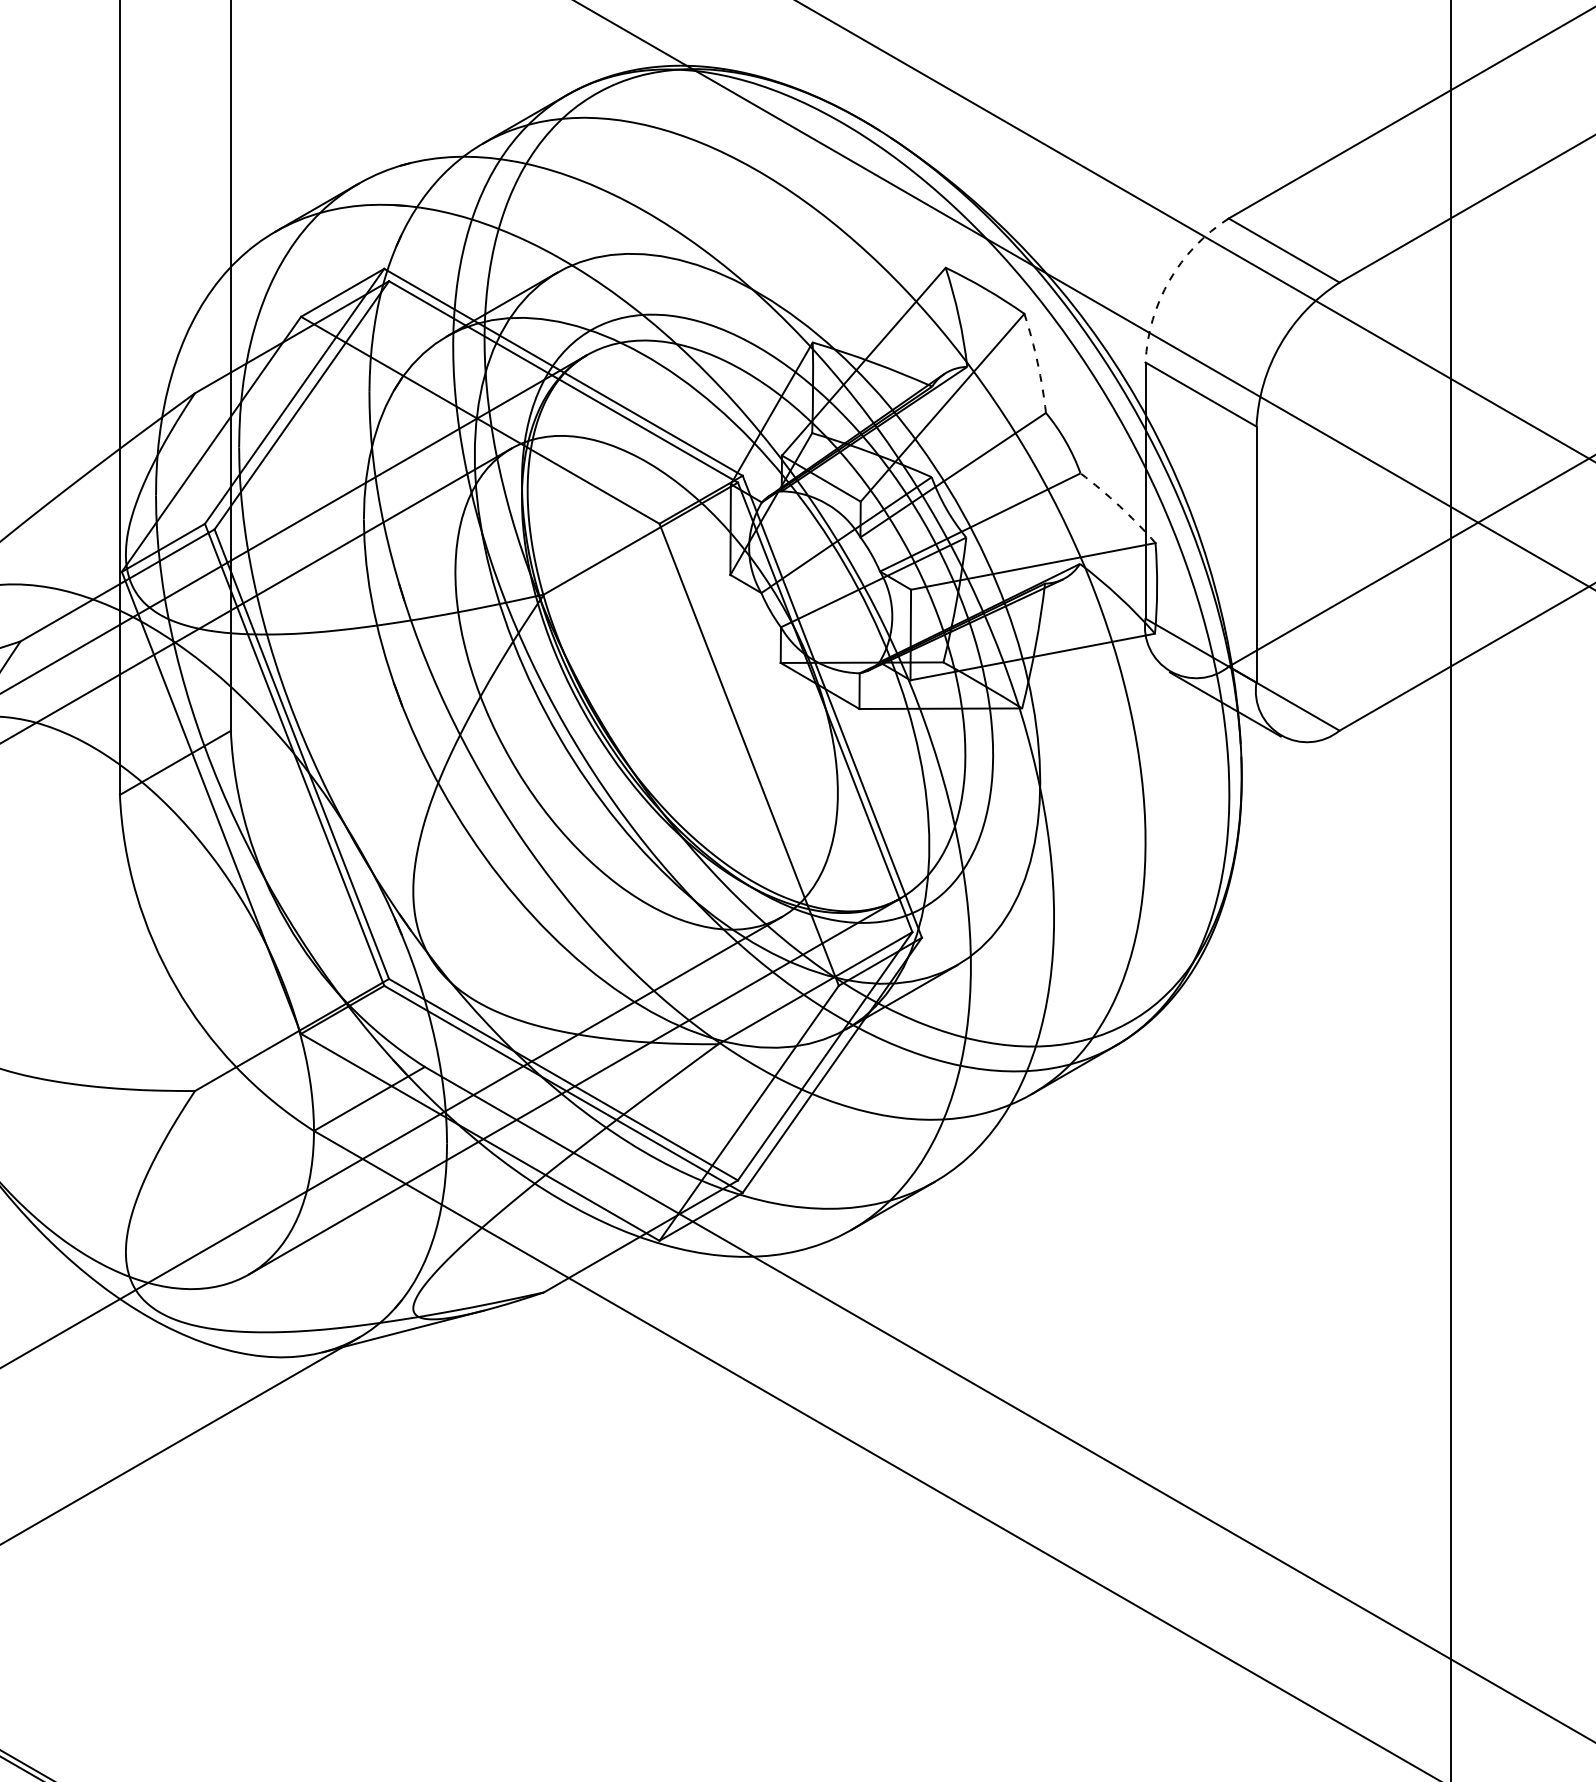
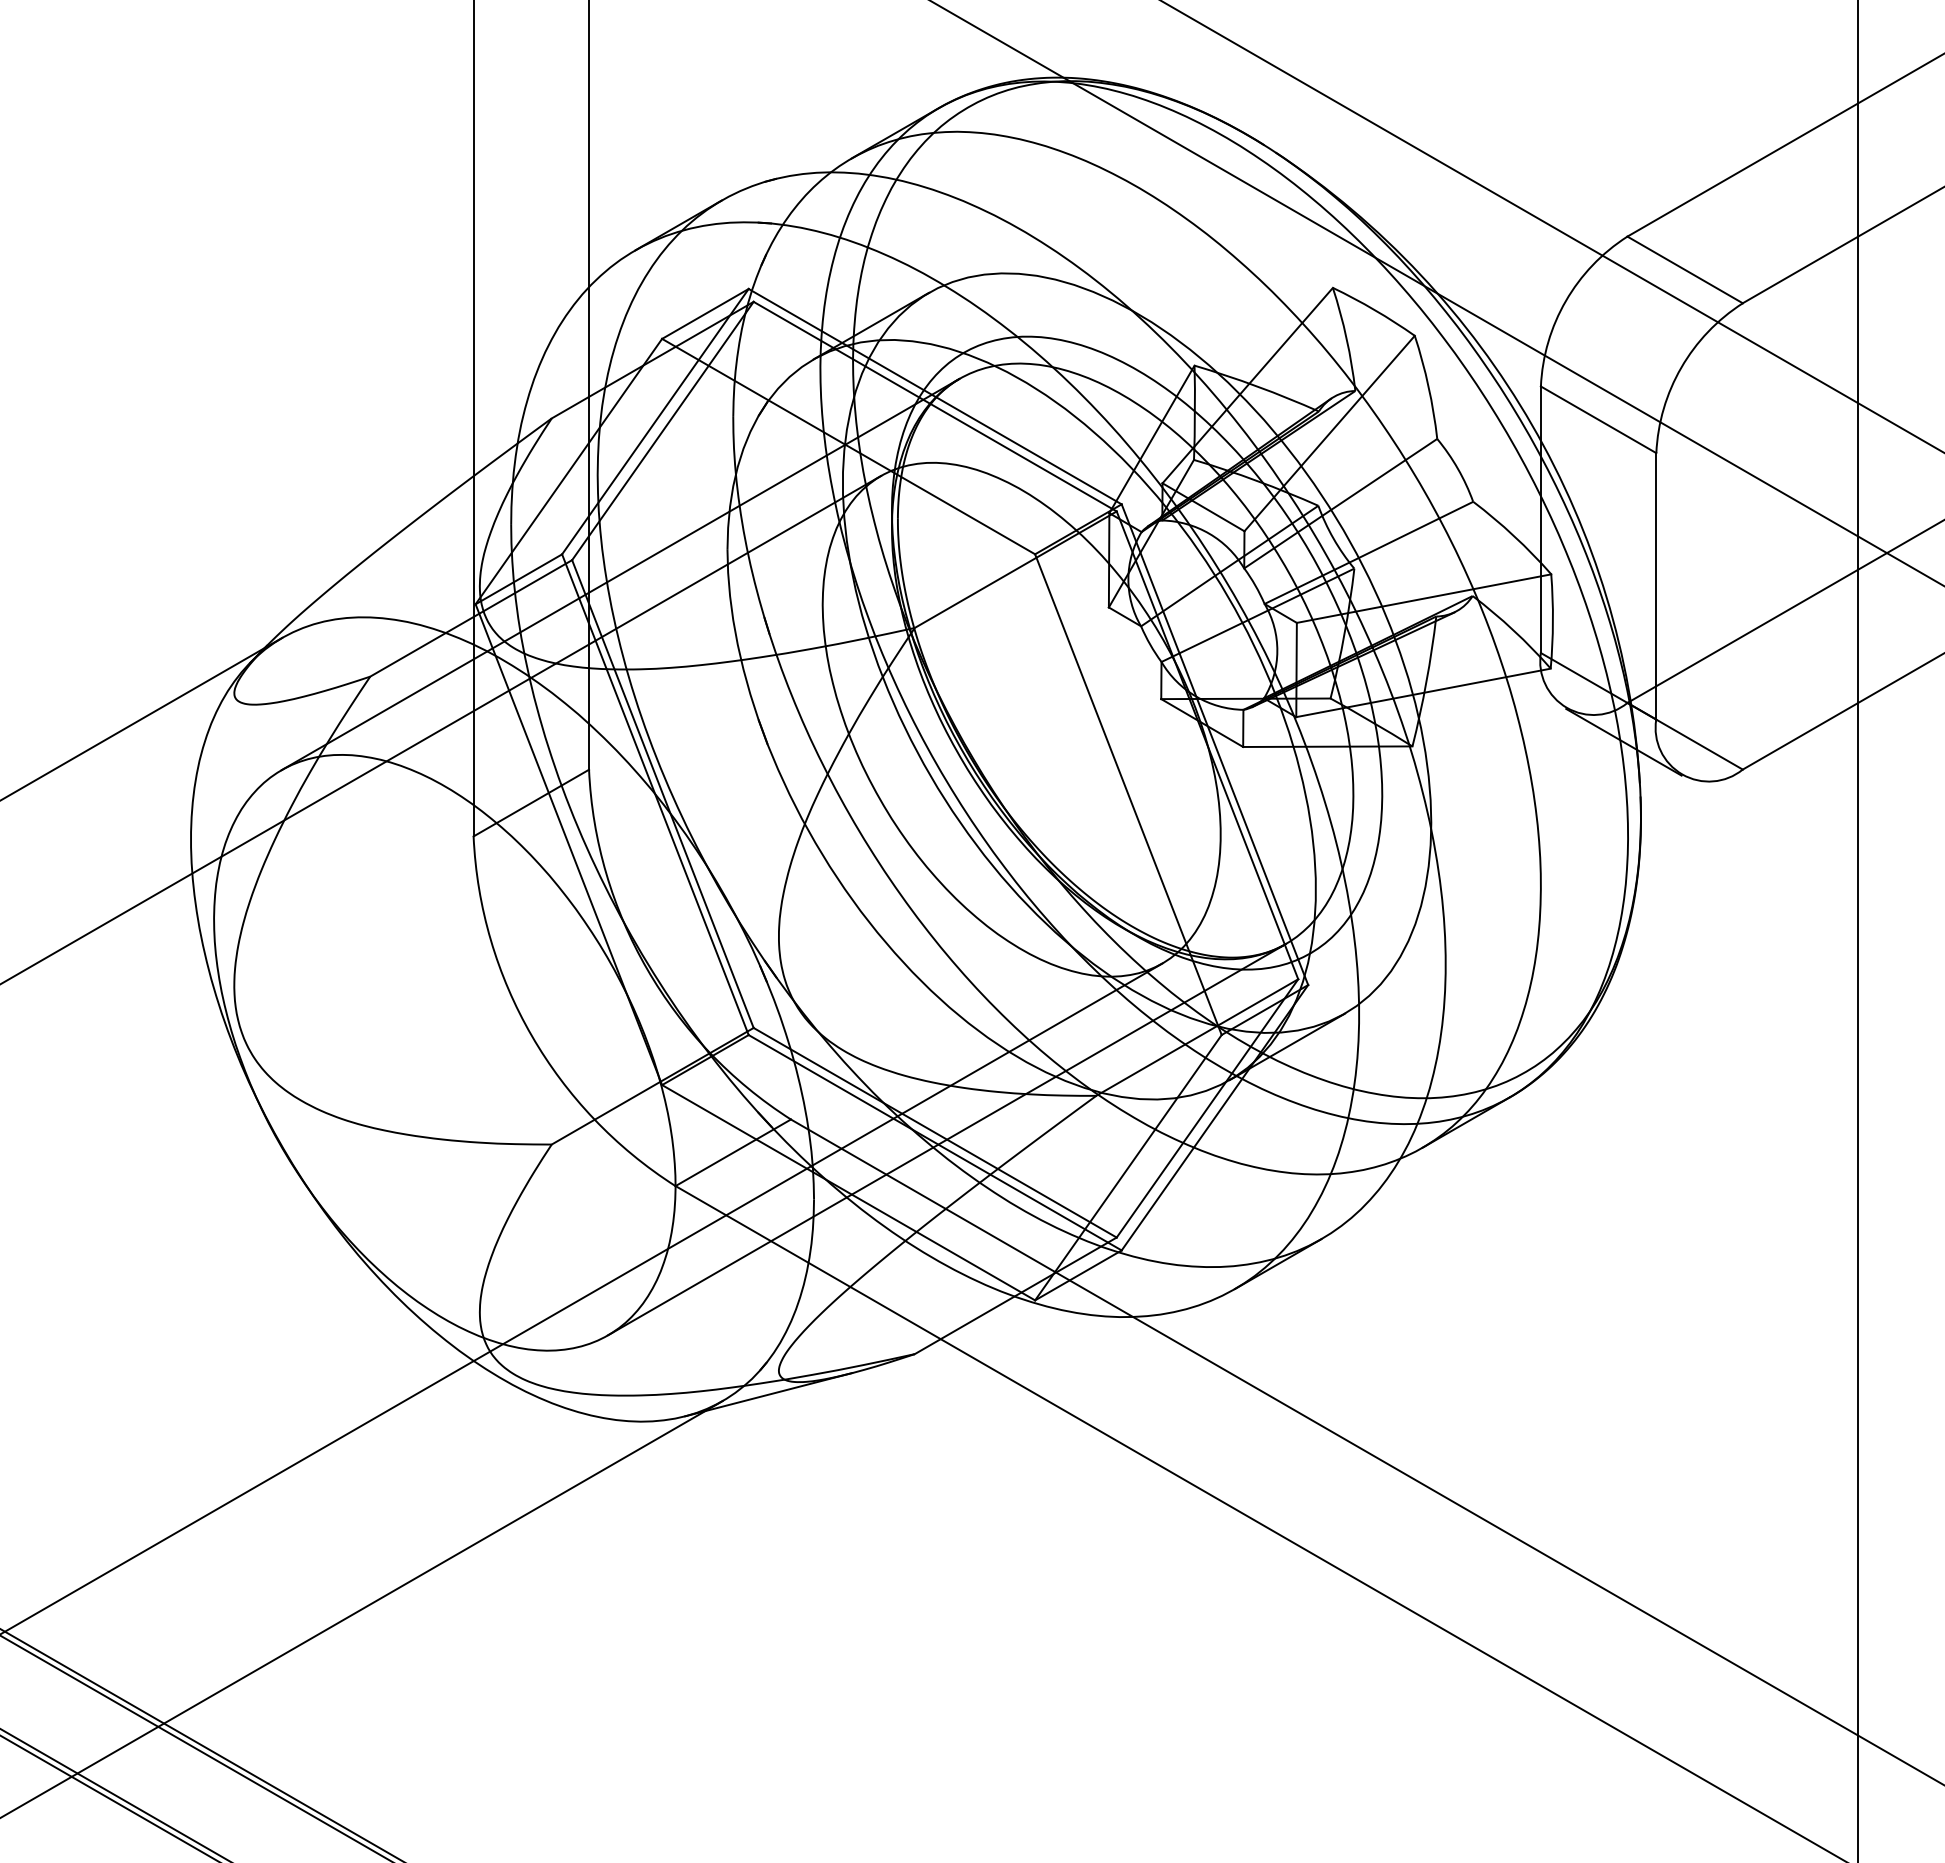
arc: (1169, 280) -> (1565, 301), dashed -> solid
arc: (1037, 362) -> (1428, 386), dashed -> solid
arc: (1120, 506) -> (1514, 536), dashed -> solid

